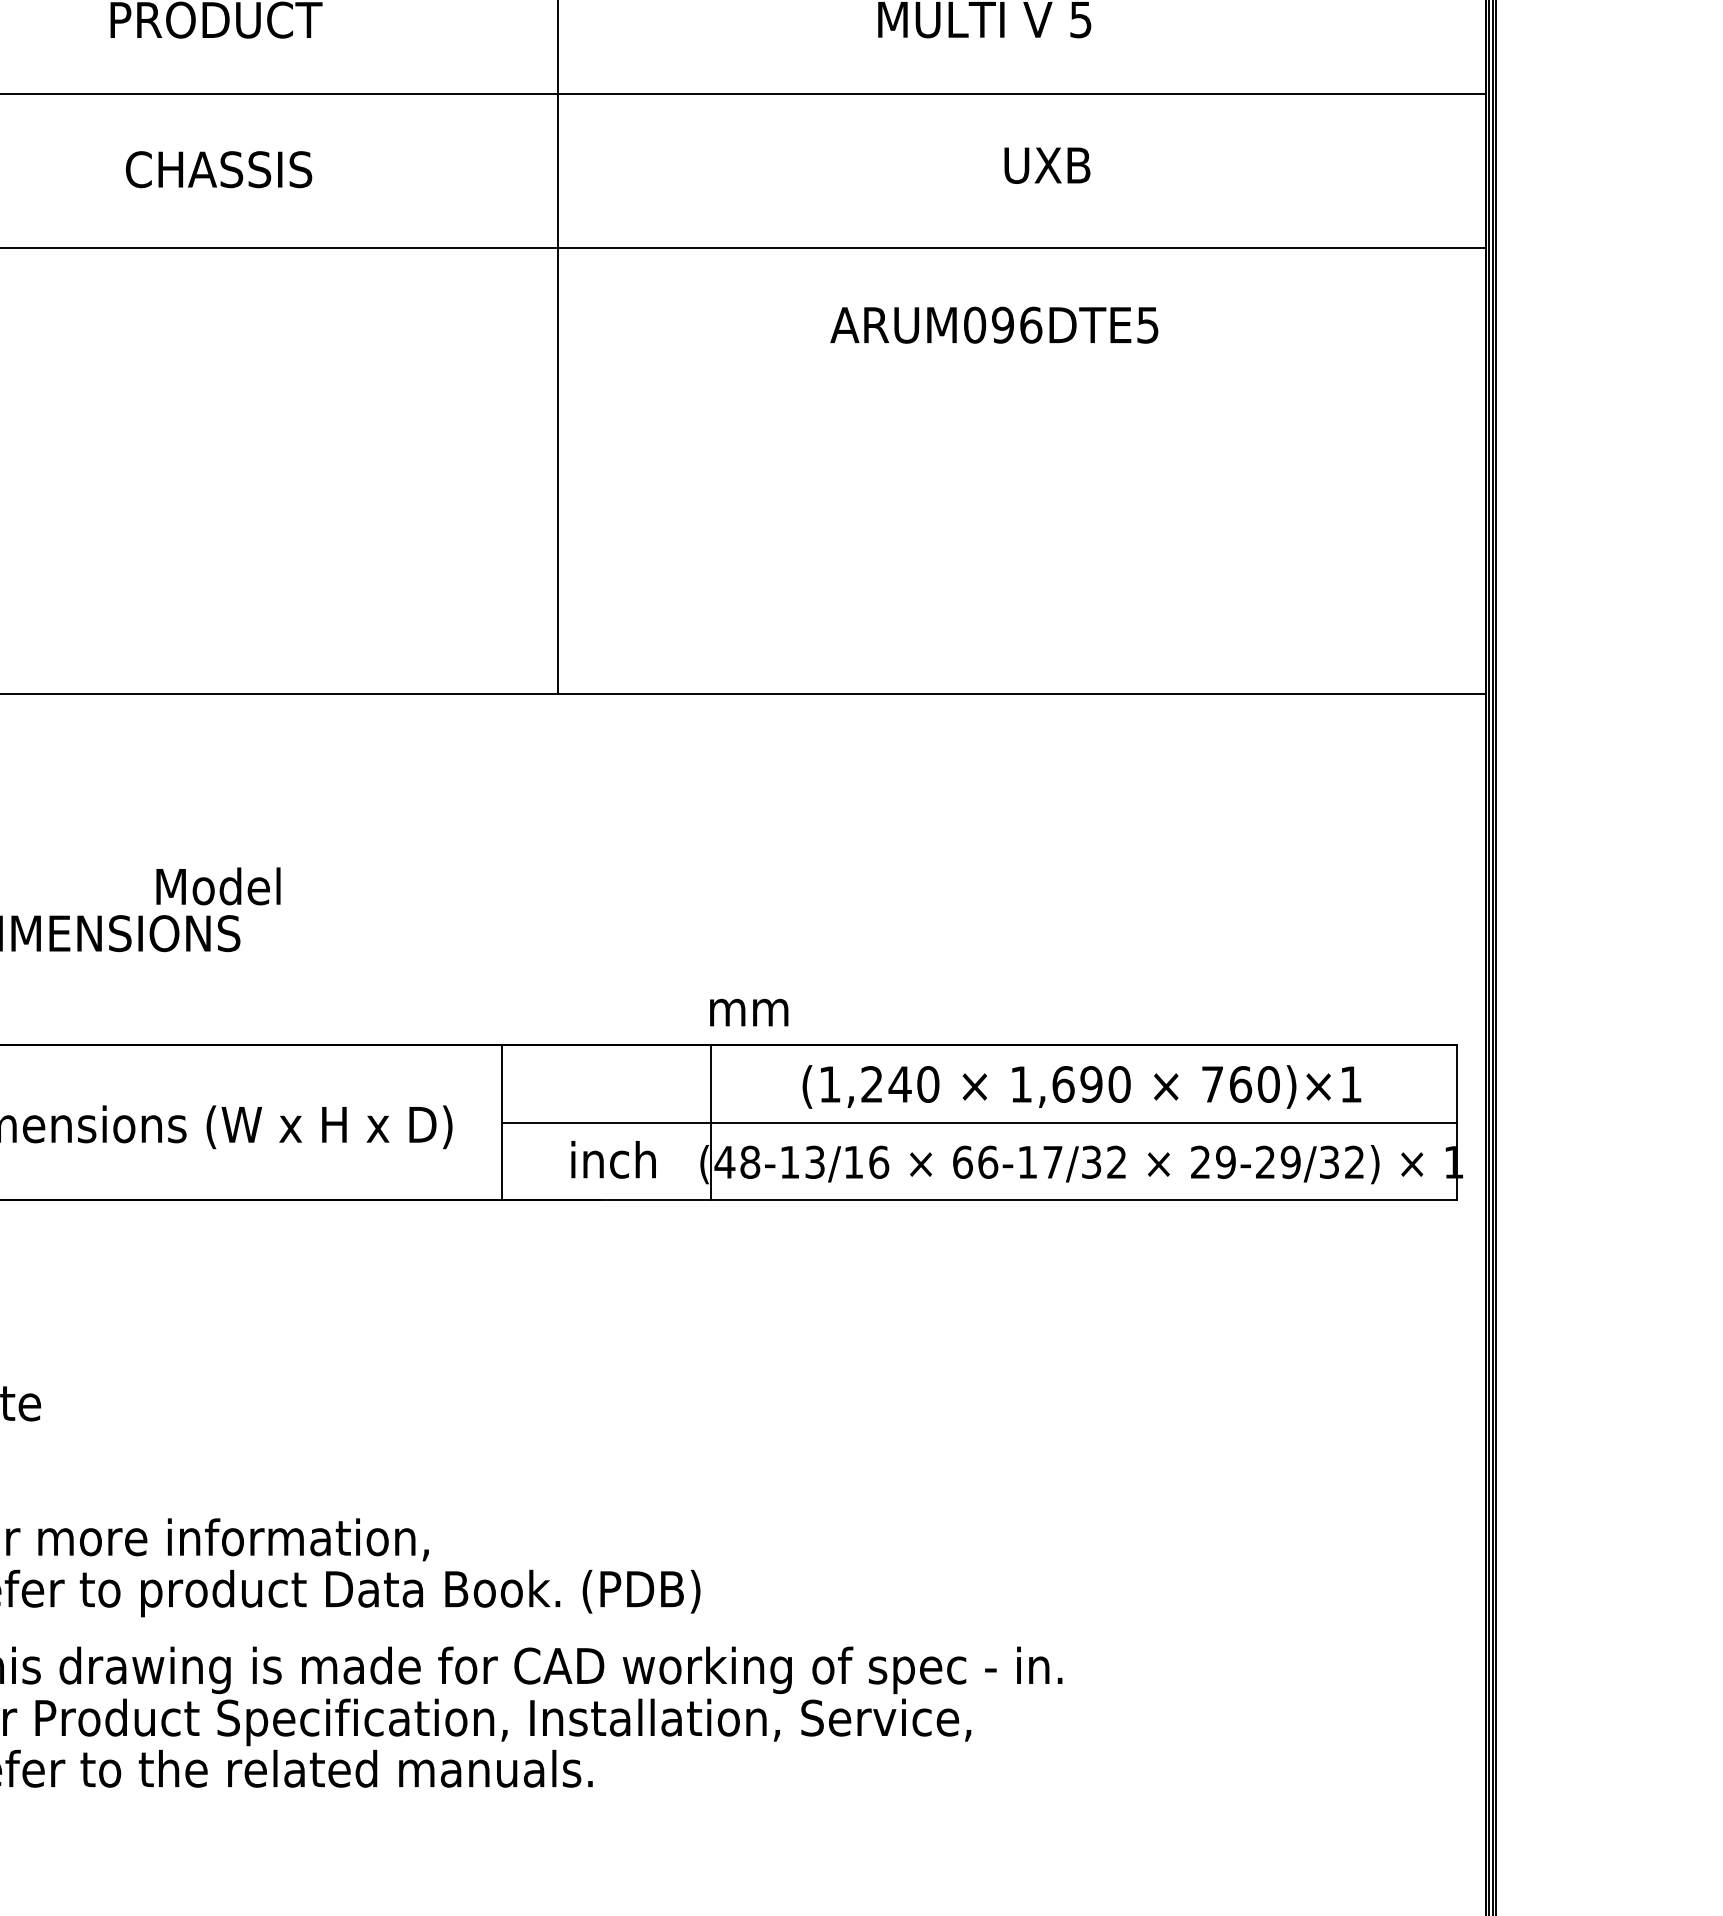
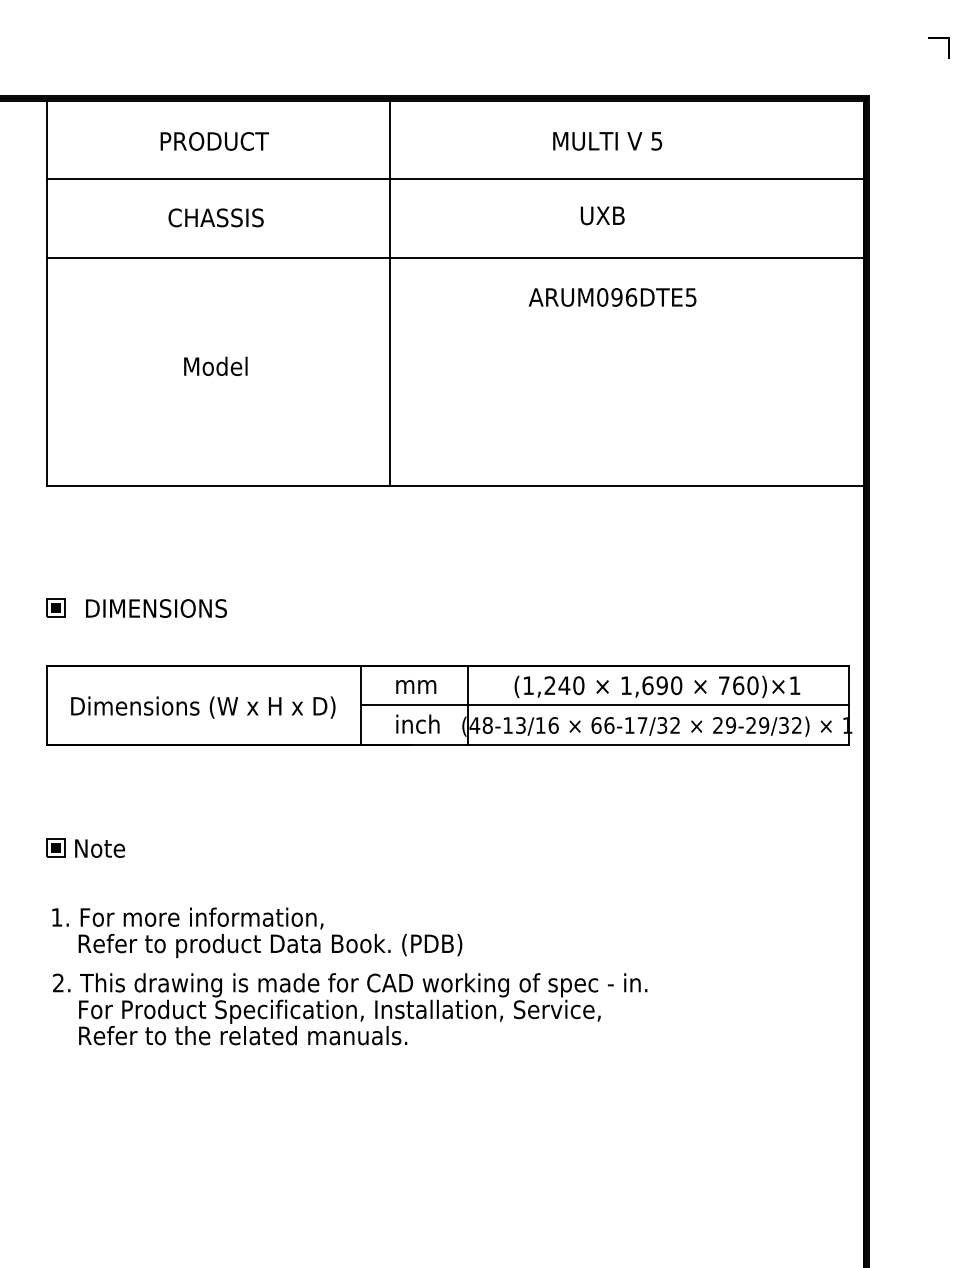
text: (1046, 164) -> (602, 215), moved
text: (217, 884) -> (215, 365), moved
text: (749, 1011) -> (416, 686), moved

